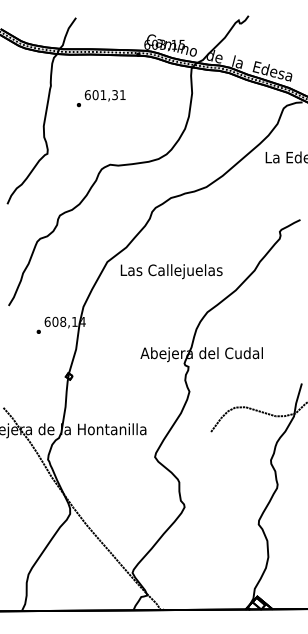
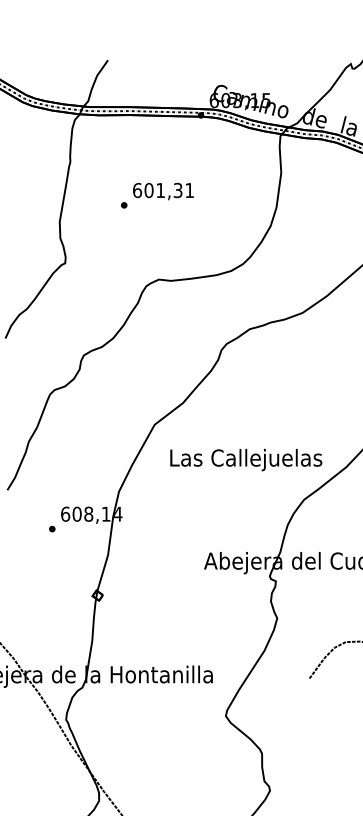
text: (101, 98) -> (157, 195), moved
text: (171, 271) -> (245, 459), moved

